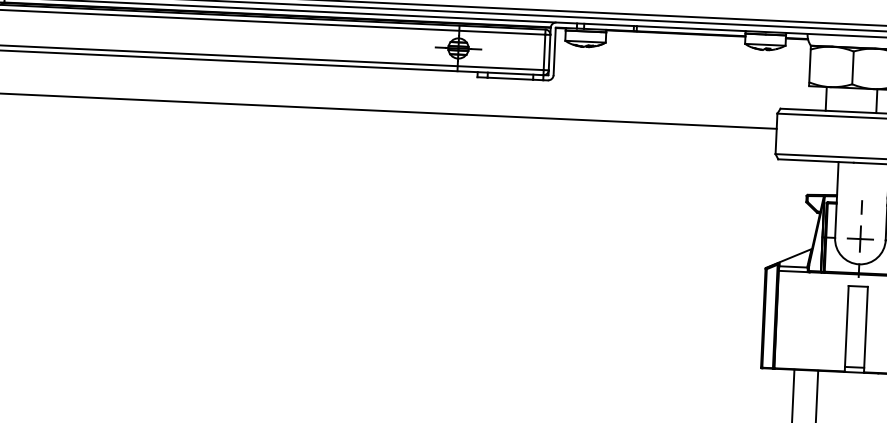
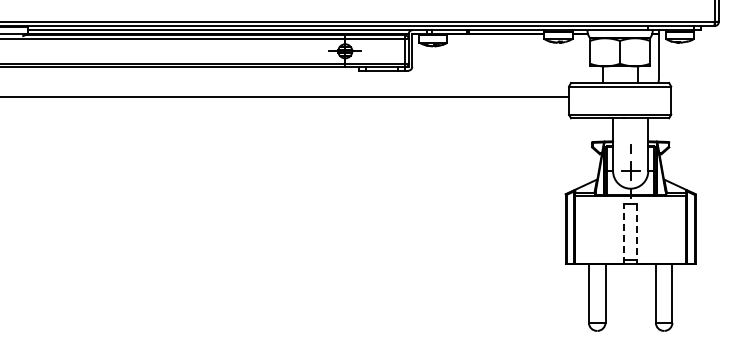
line: (846, 328) -> (623, 233), solid -> dashed
line: (866, 329) -> (637, 233), solid -> dashed

